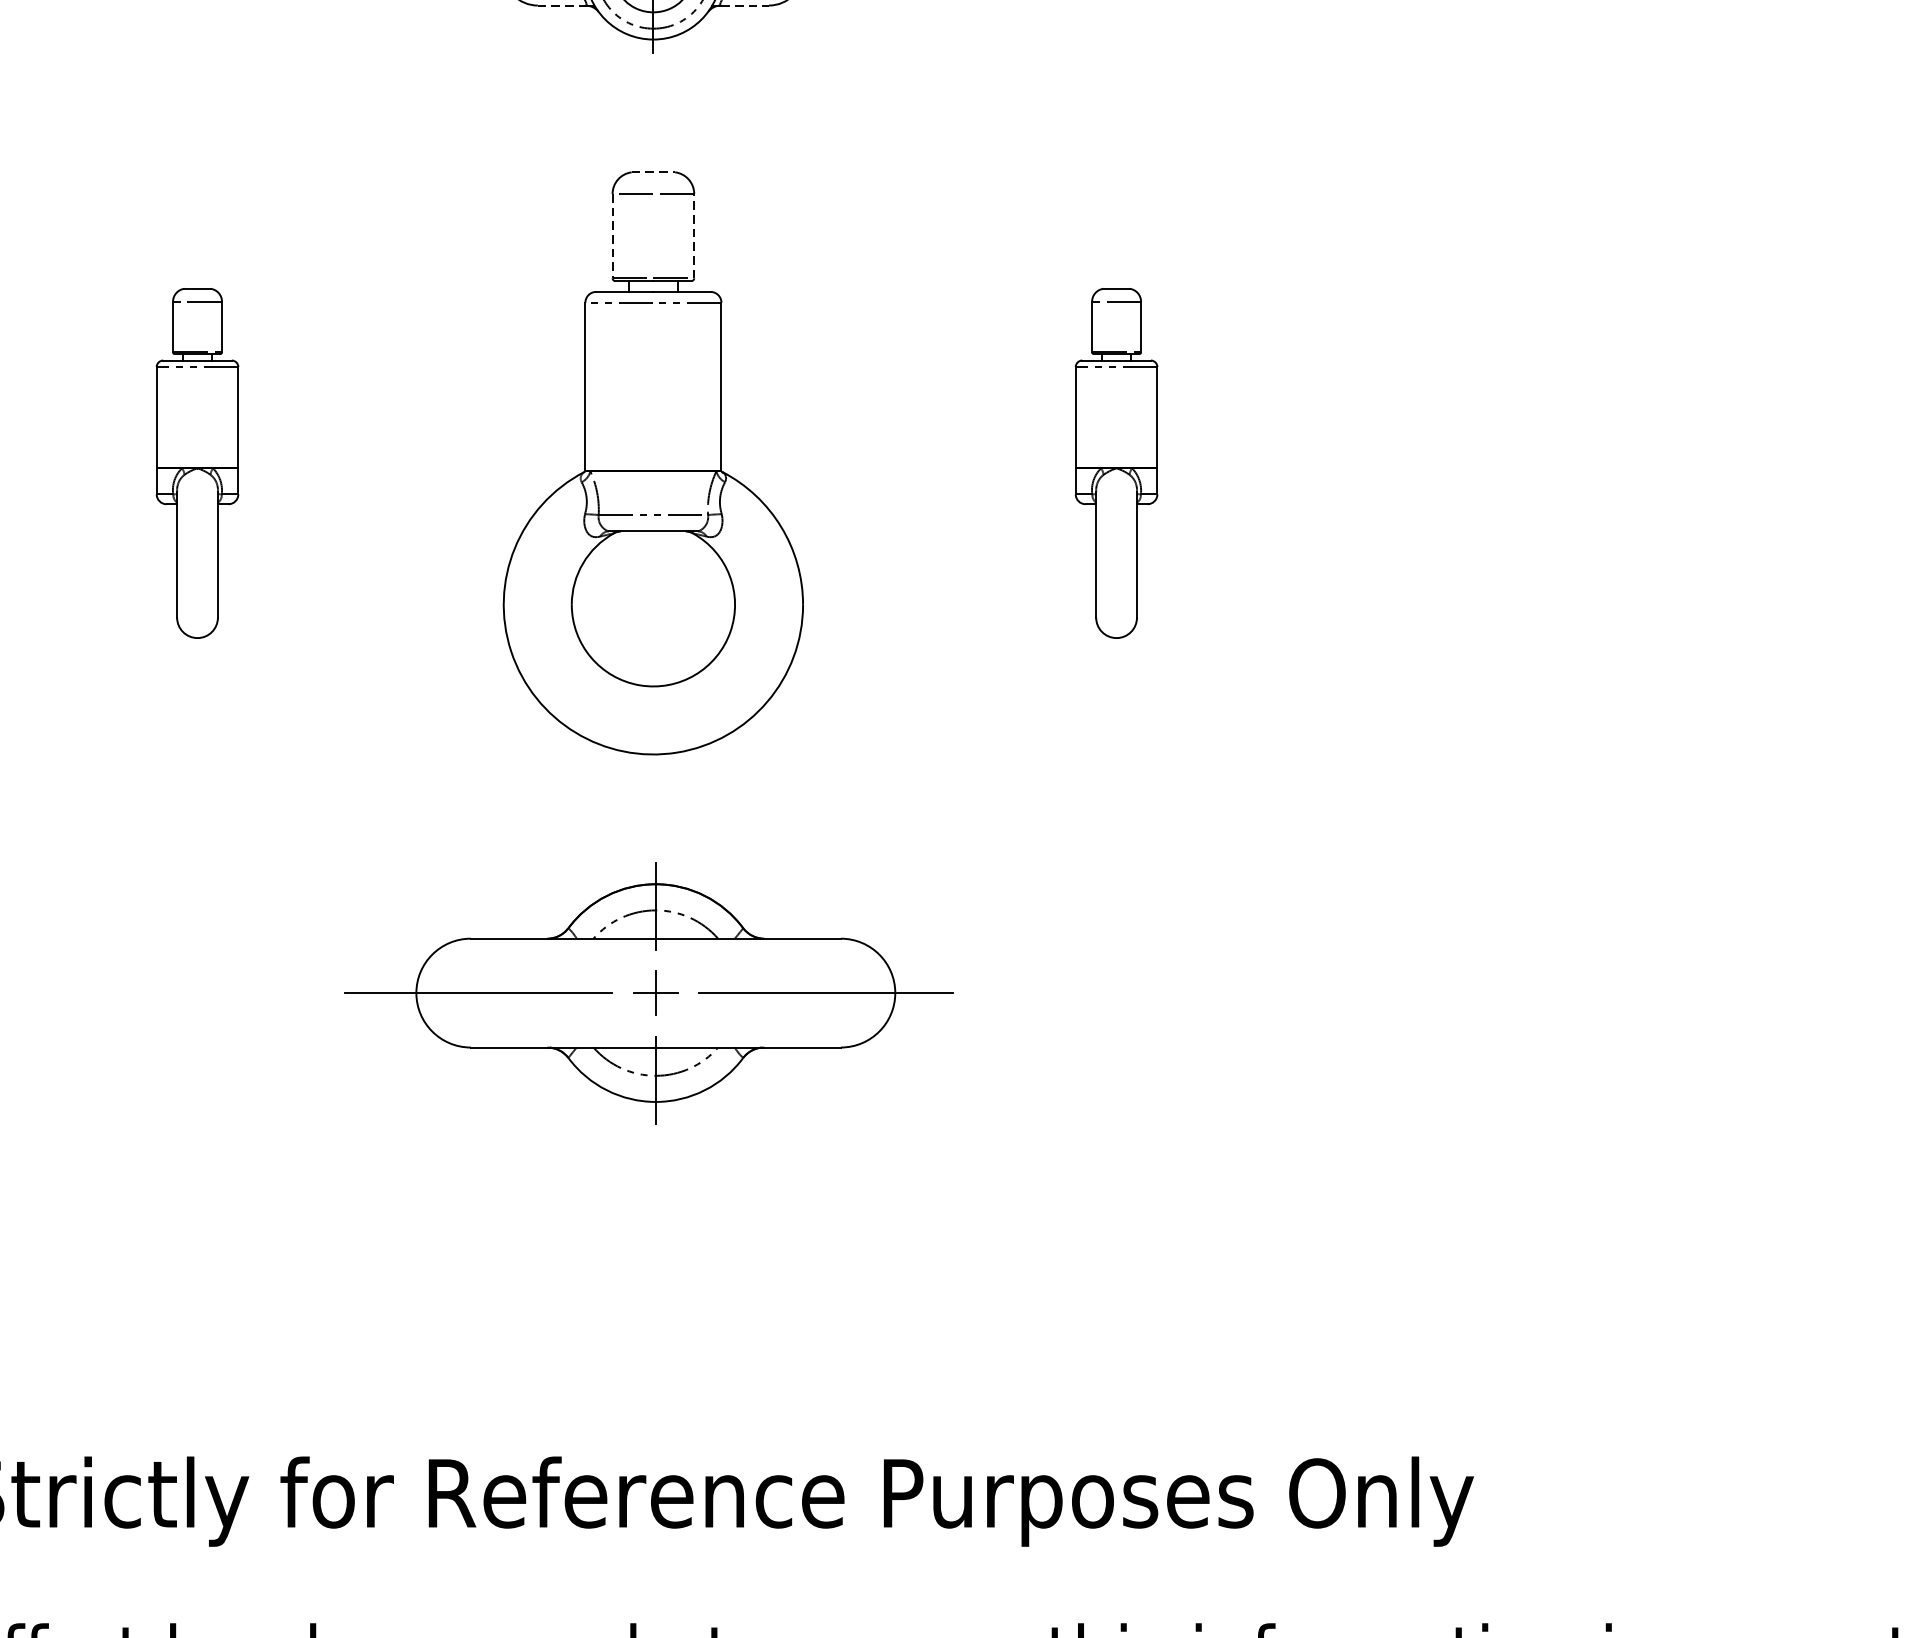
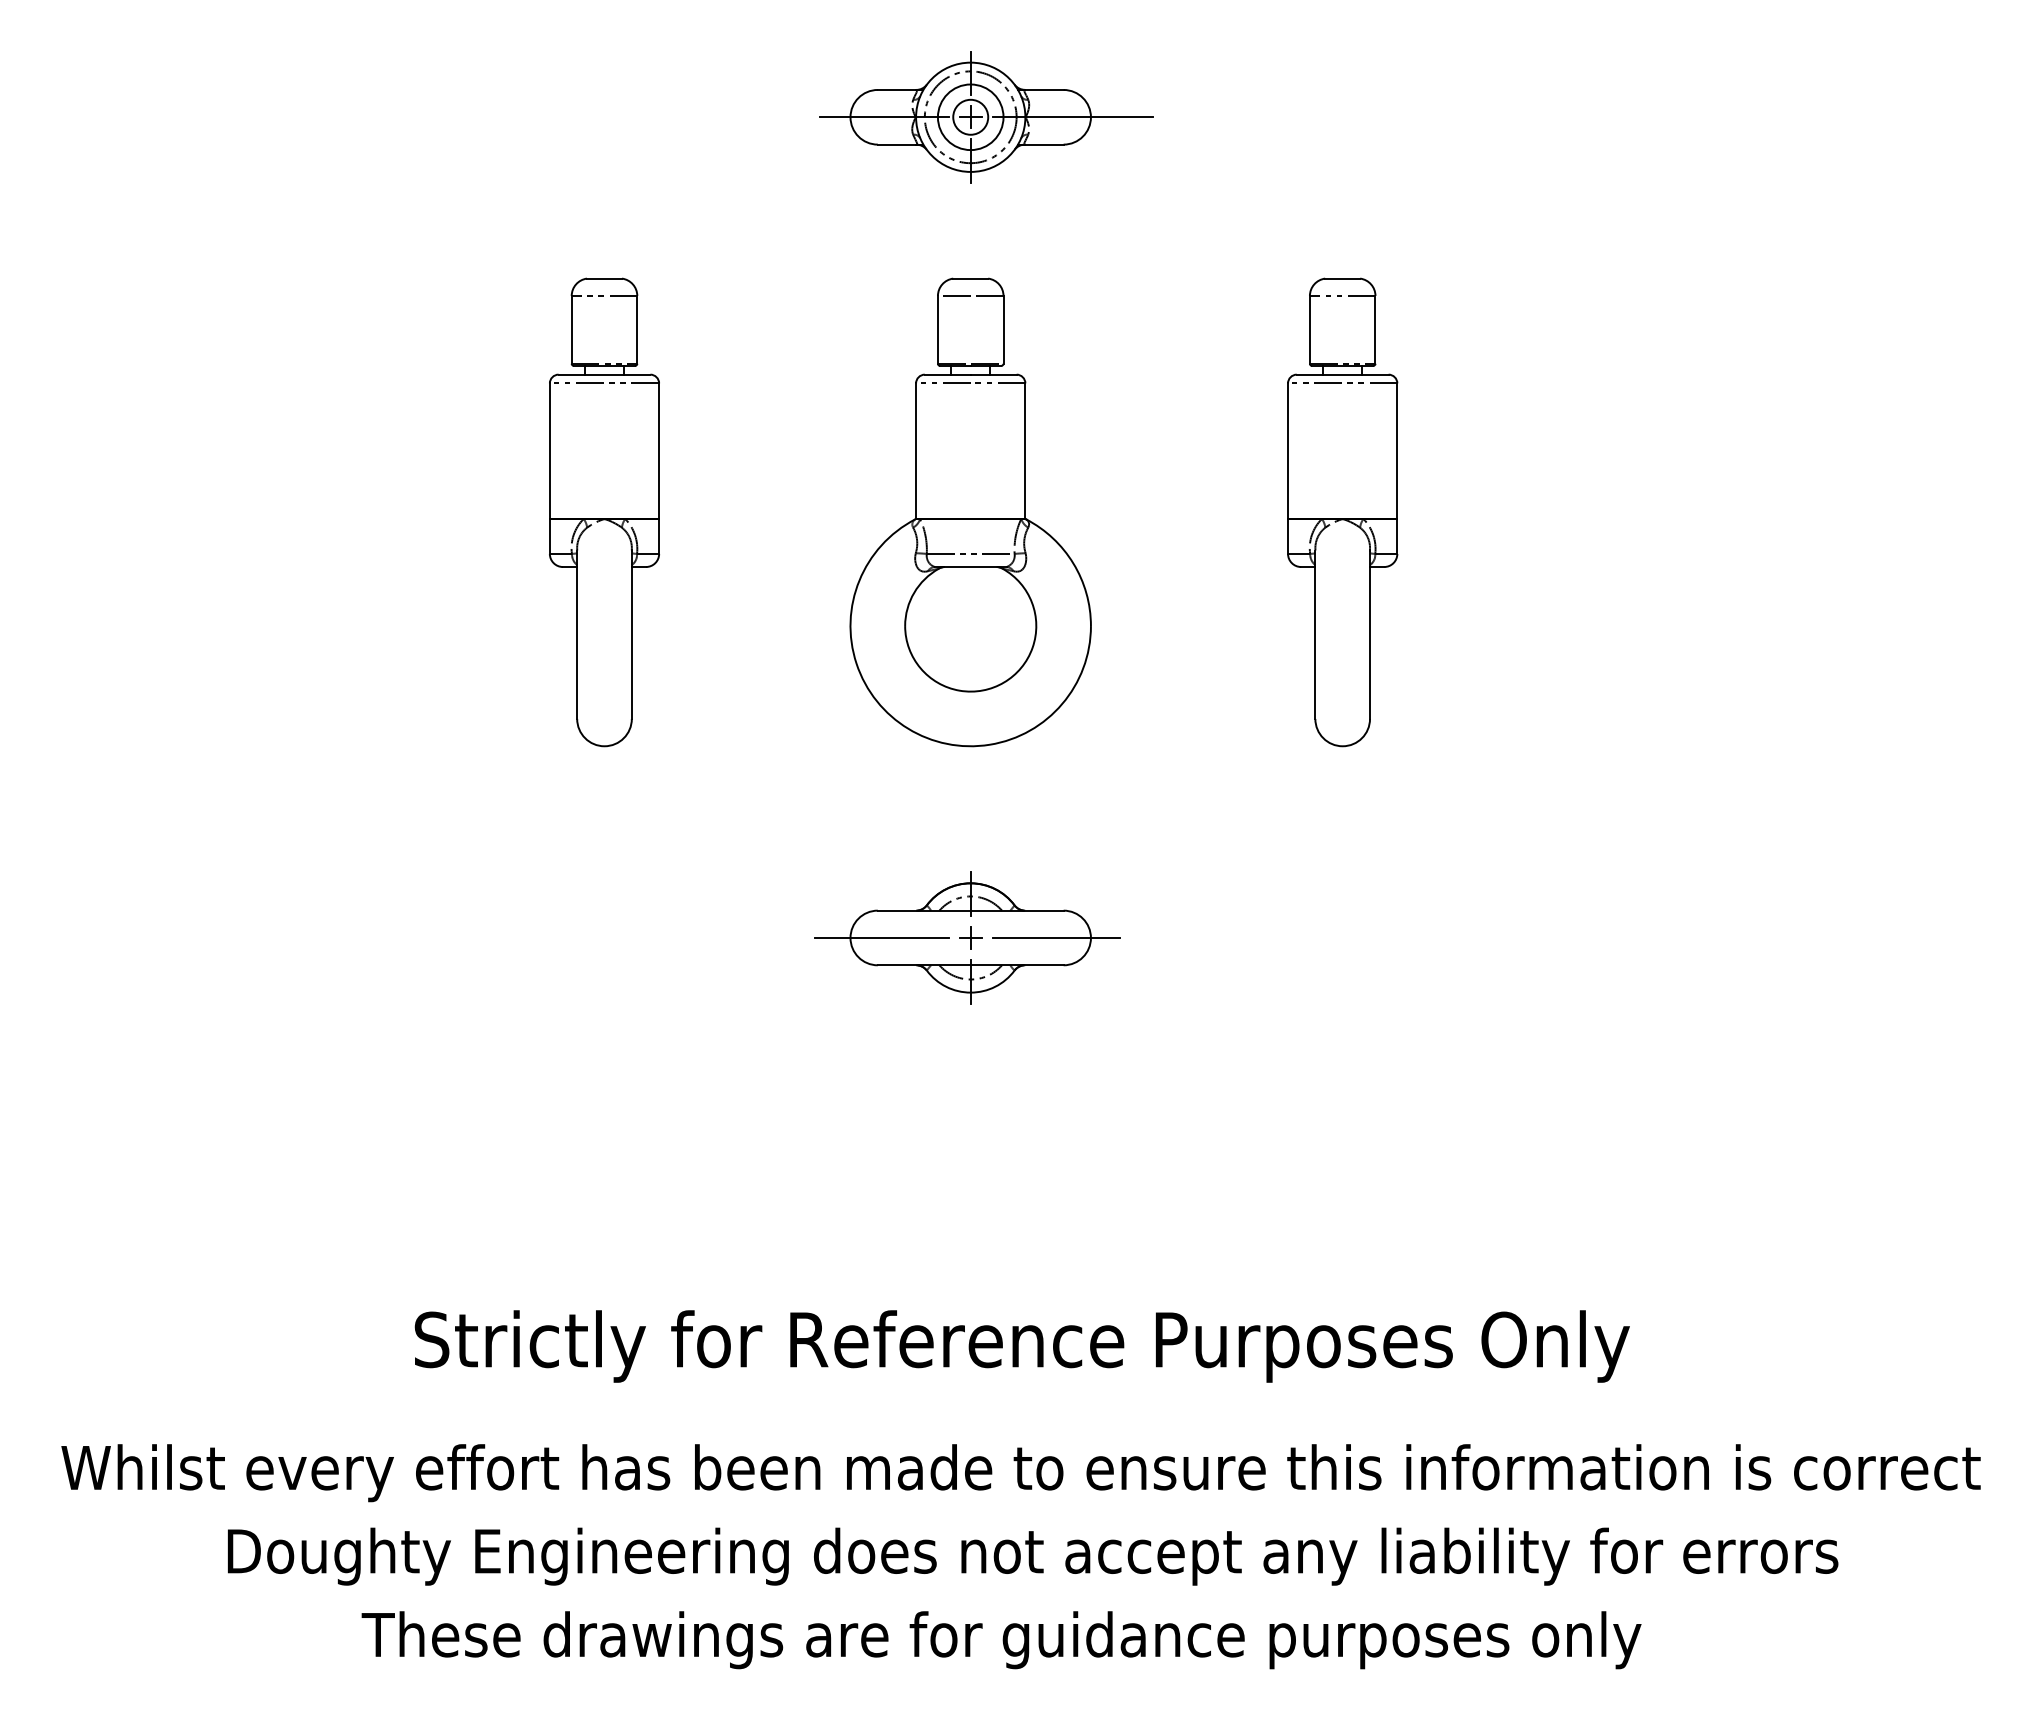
line: (562, 5) -> (897, 144), dashed -> solid
line: (745, 5) -> (1044, 144), dashed -> solid
line: (654, 172) -> (971, 278), dashed -> solid
line: (612, 235) -> (937, 329), dashed -> solid
line: (694, 235) -> (1003, 329), dashed -> solid
part: (197, 463) -> (604, 512), size x1.67
part: (1116, 463) -> (1342, 512), size x1.67
part: (649, 992) -> (967, 937), size x0.62

